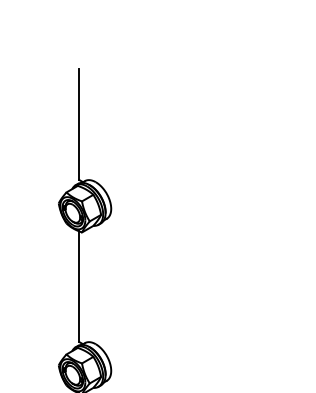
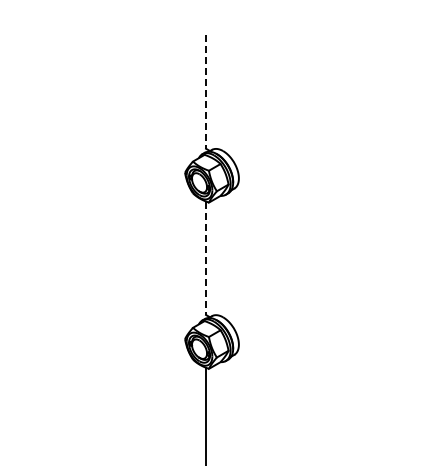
line: (79, 125) -> (206, 92), solid -> dashed
line: (79, 286) -> (206, 258), solid -> dashed

